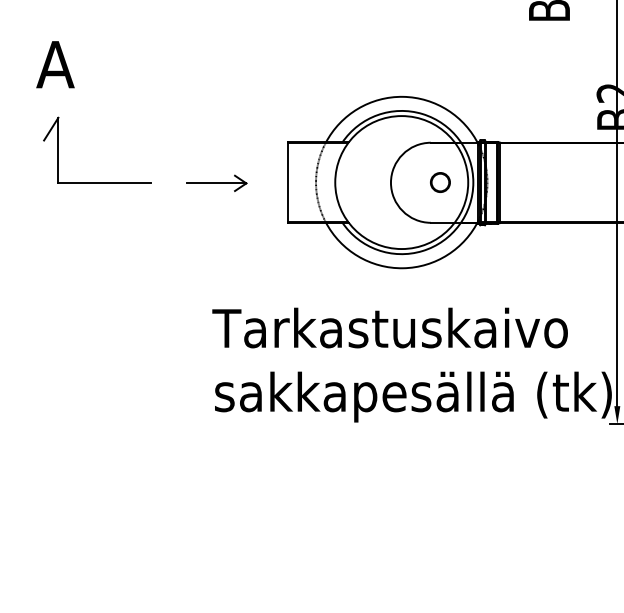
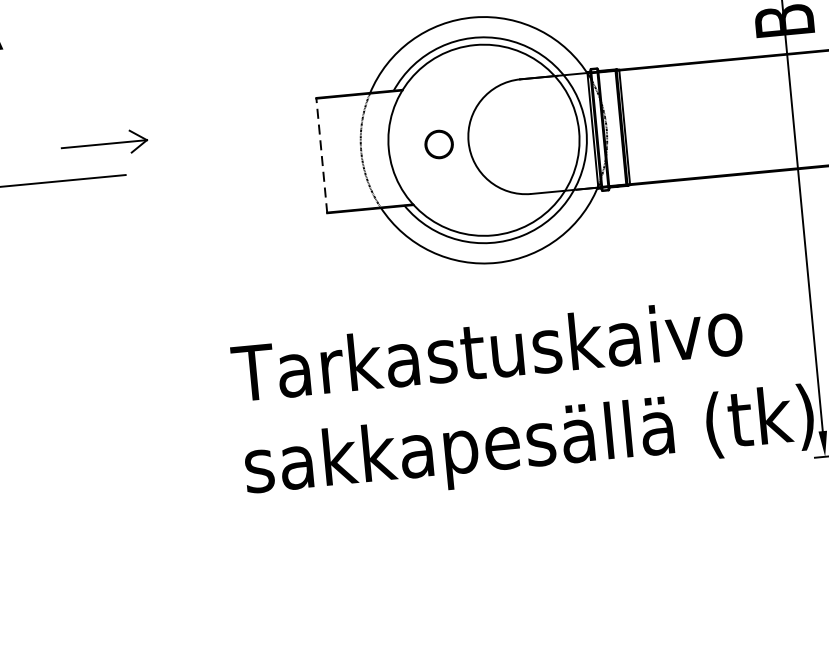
part: (216, 182) -> (104, 142), moved
line: (288, 182) -> (321, 155), solid -> dashed
circle: (440, 182) -> (439, 144), moved

